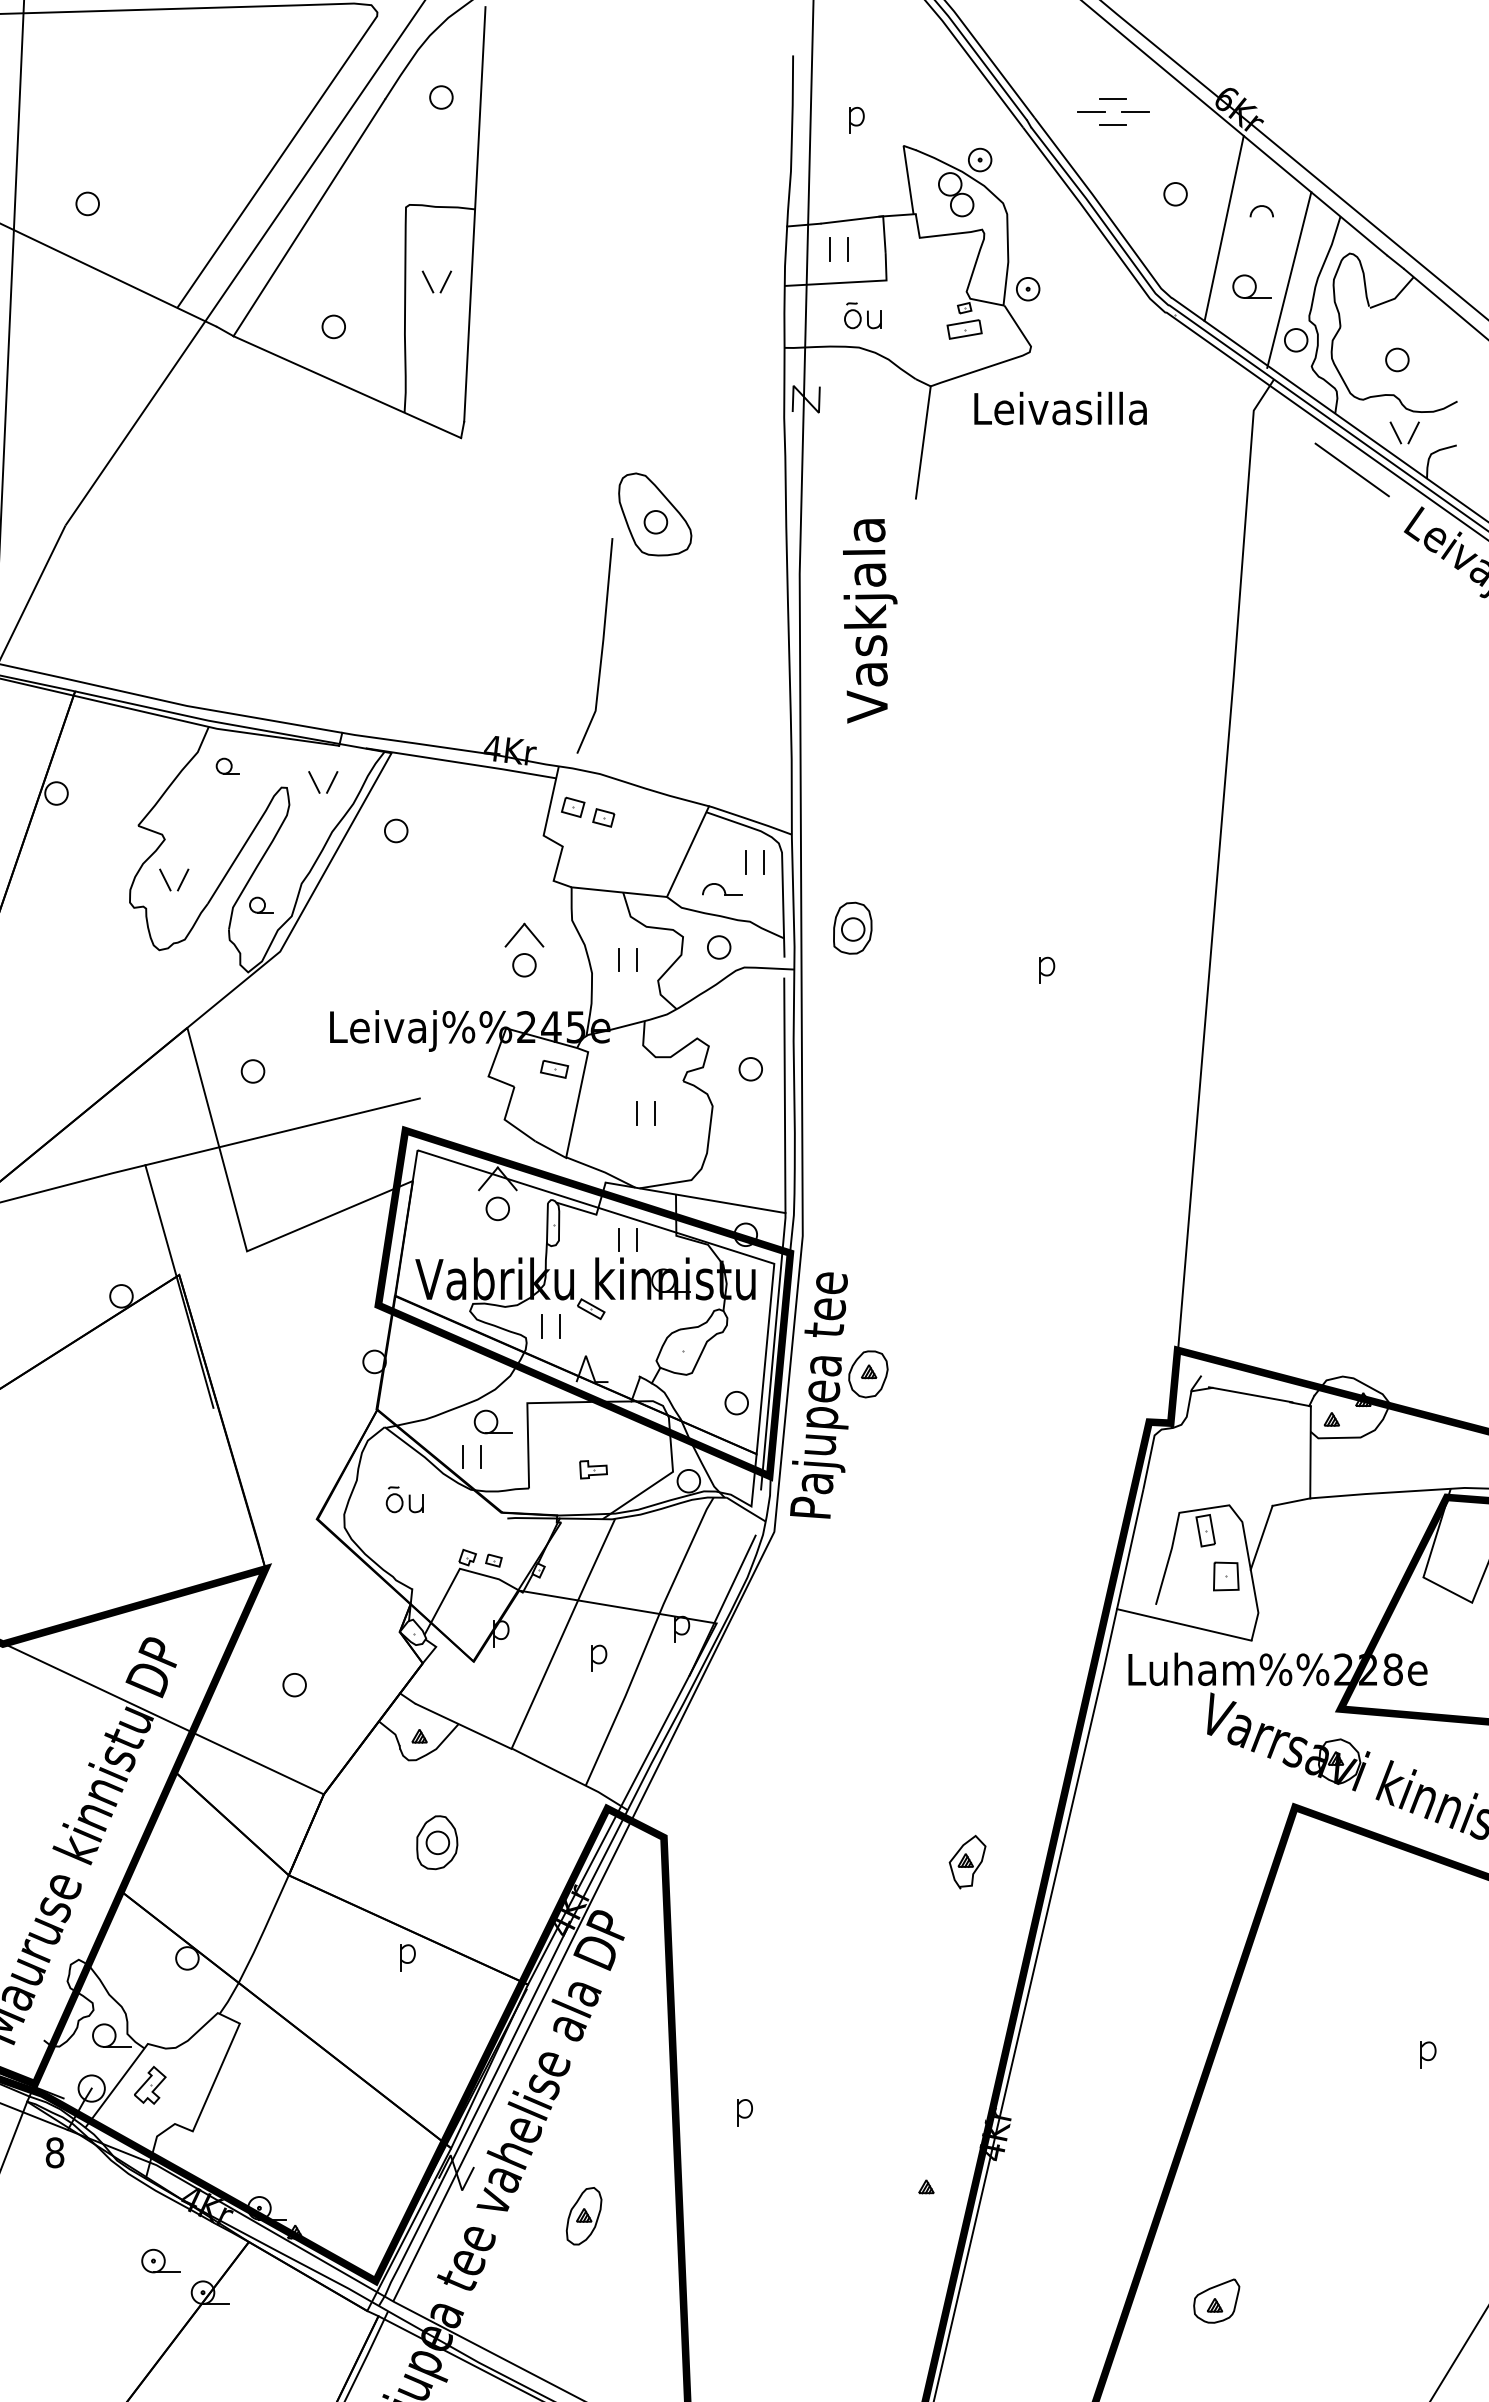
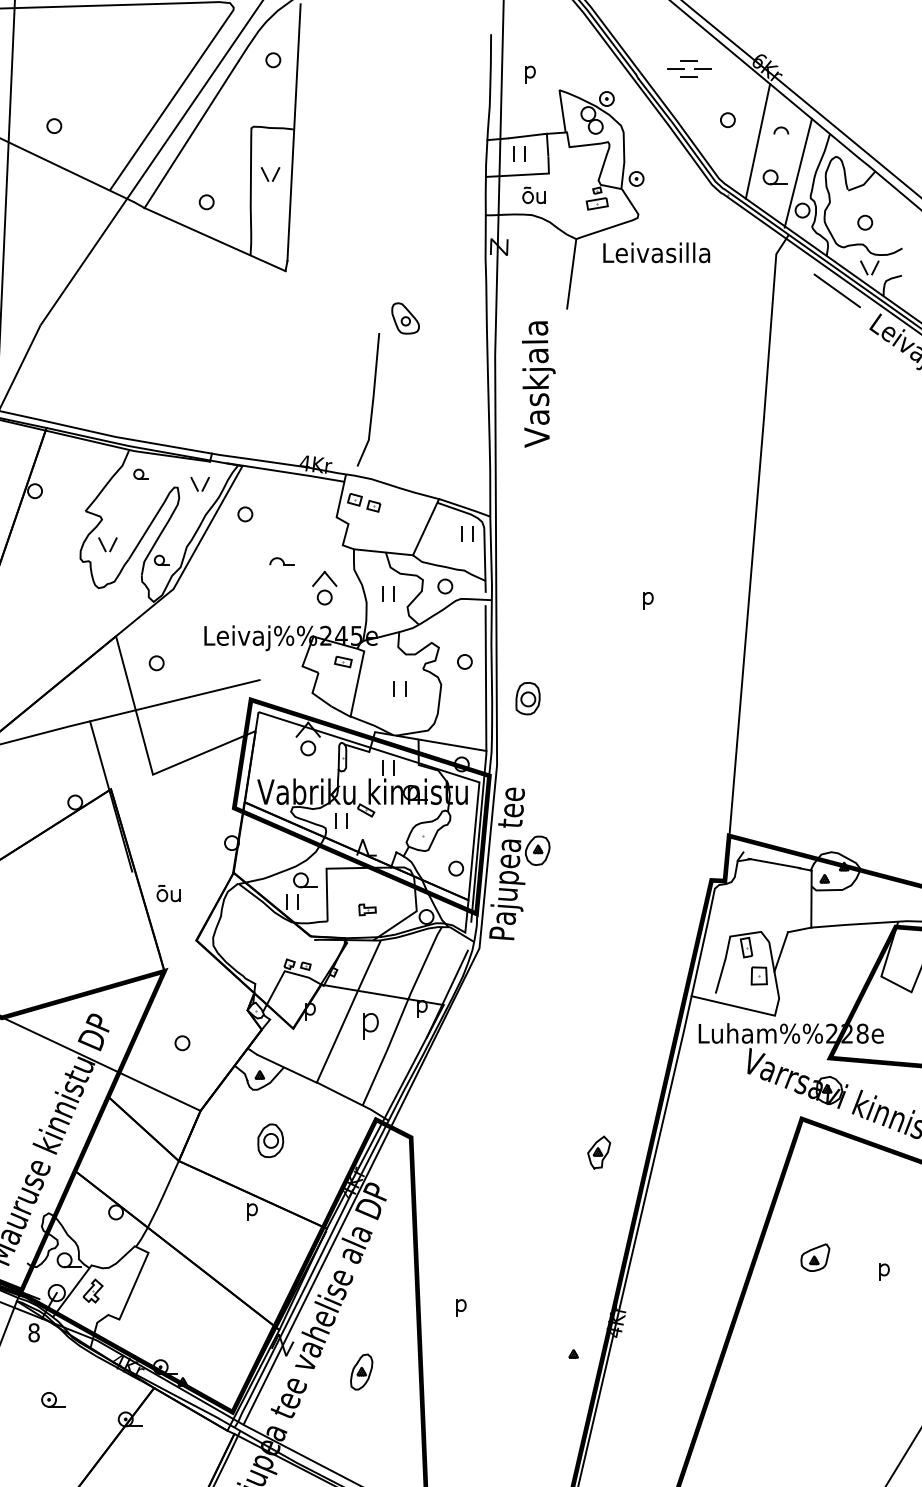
part: (654, 514) -> (405, 318), size x0.6
part: (721, 889) -> (281, 561), moved
part: (851, 928) -> (527, 698), moved
part: (404, 1499) -> (168, 893), moved
part: (599, 1658) -> (371, 1026), size x1.6
part: (160, 2260) -> (53, 1399), moved
part: (1216, 2300) -> (815, 1257), moved

